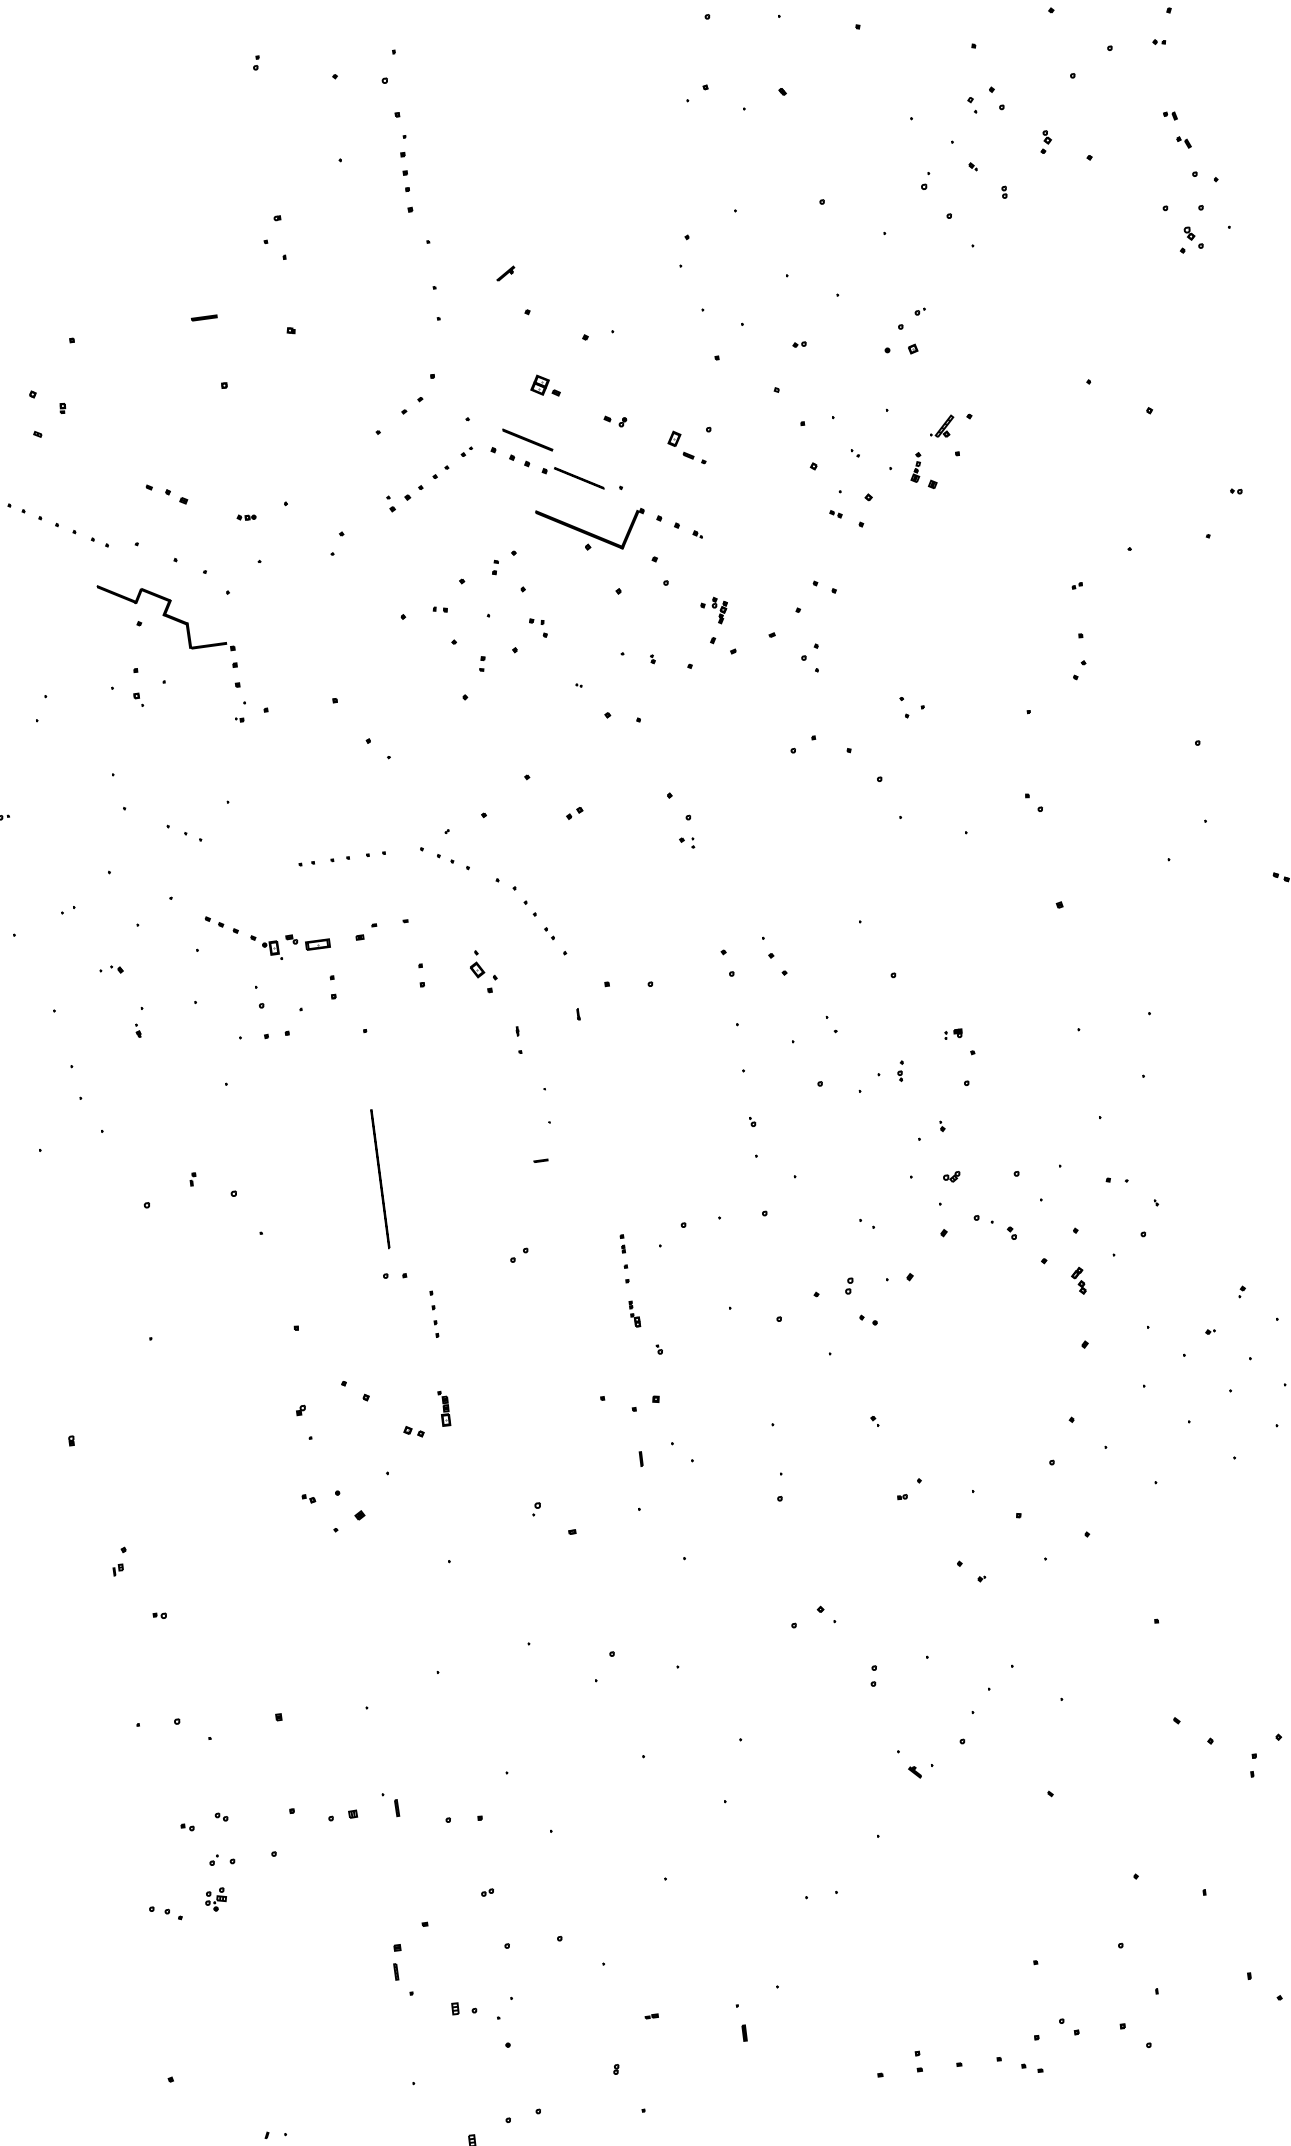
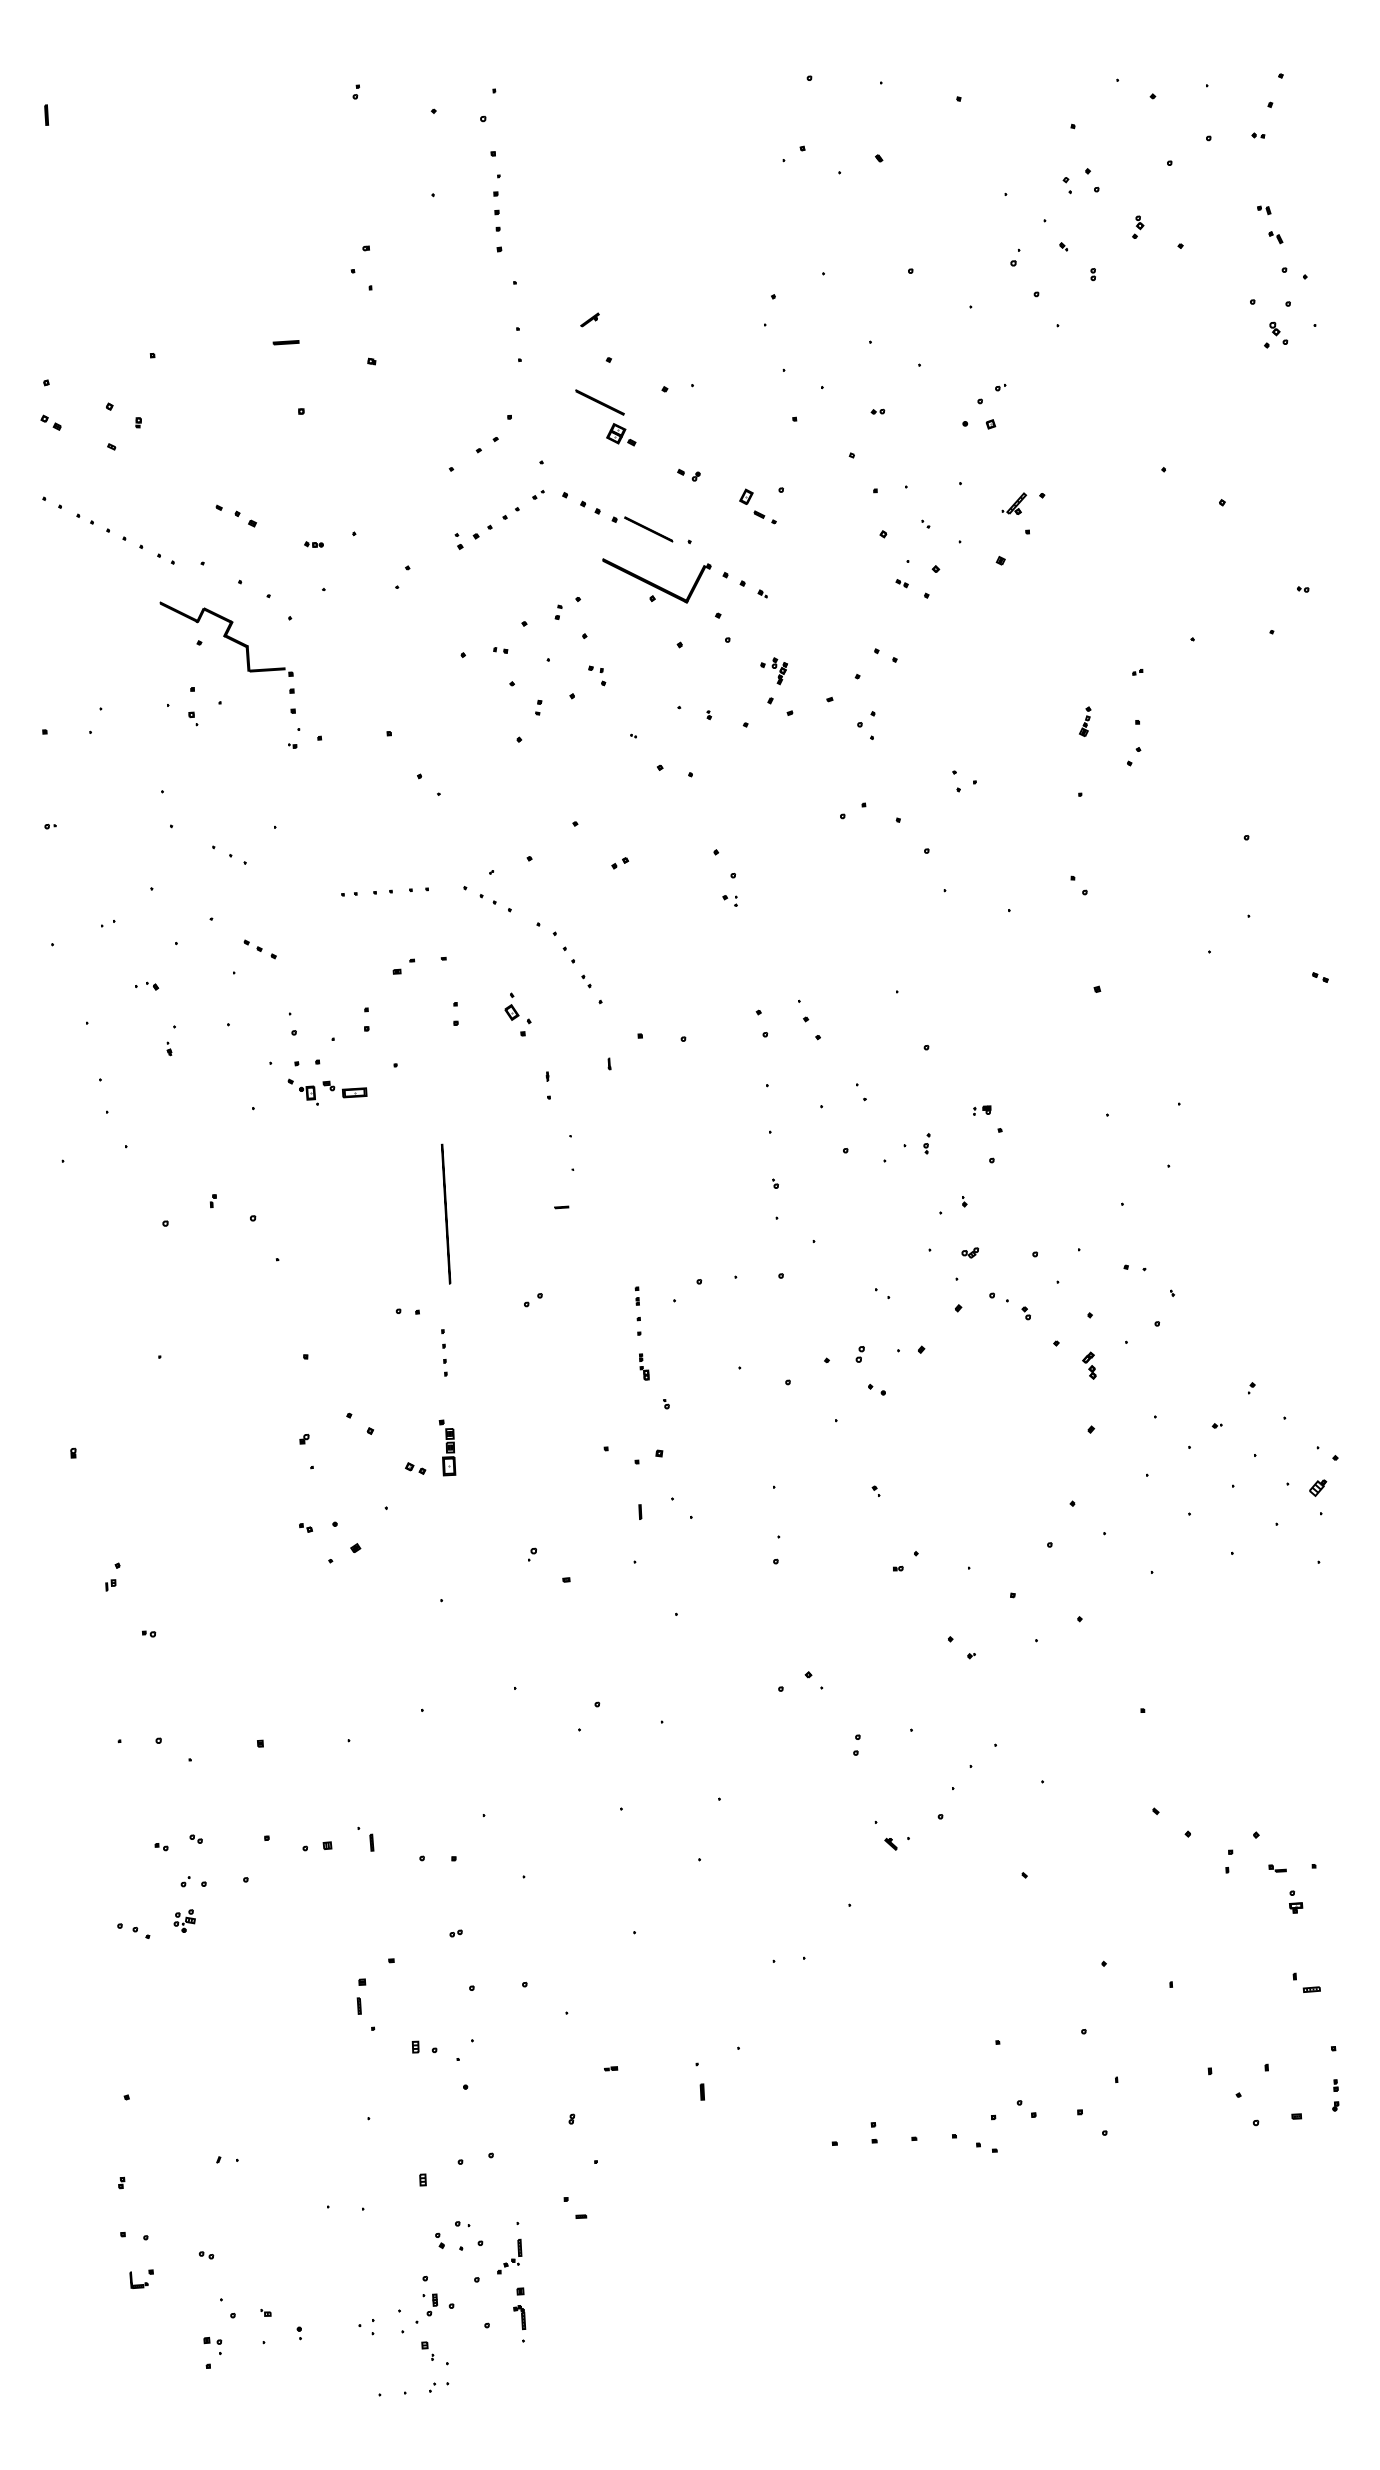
line: (527, 440) -> (599, 402), moved
part: (916, 467) -> (1085, 721), moved
part: (290, 945) -> (327, 1091), moved
line: (380, 1178) -> (446, 1213), moved
part: (444, 1408) -> (447, 1447), size x1.6

